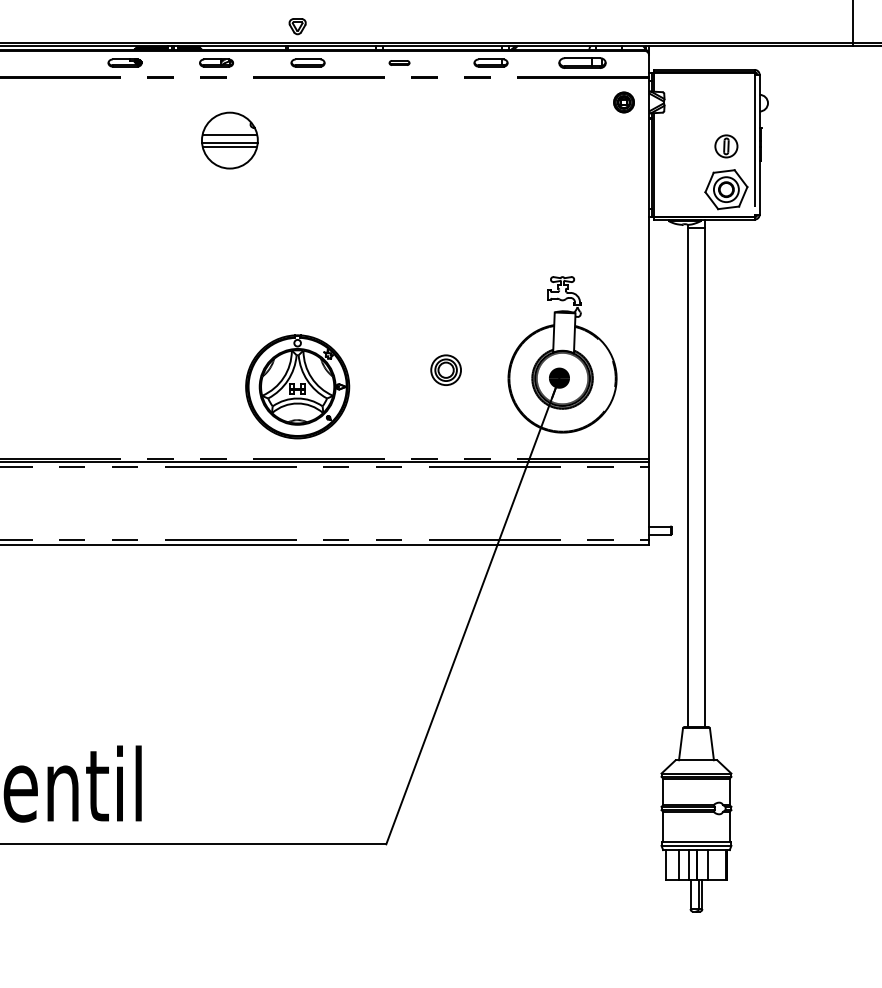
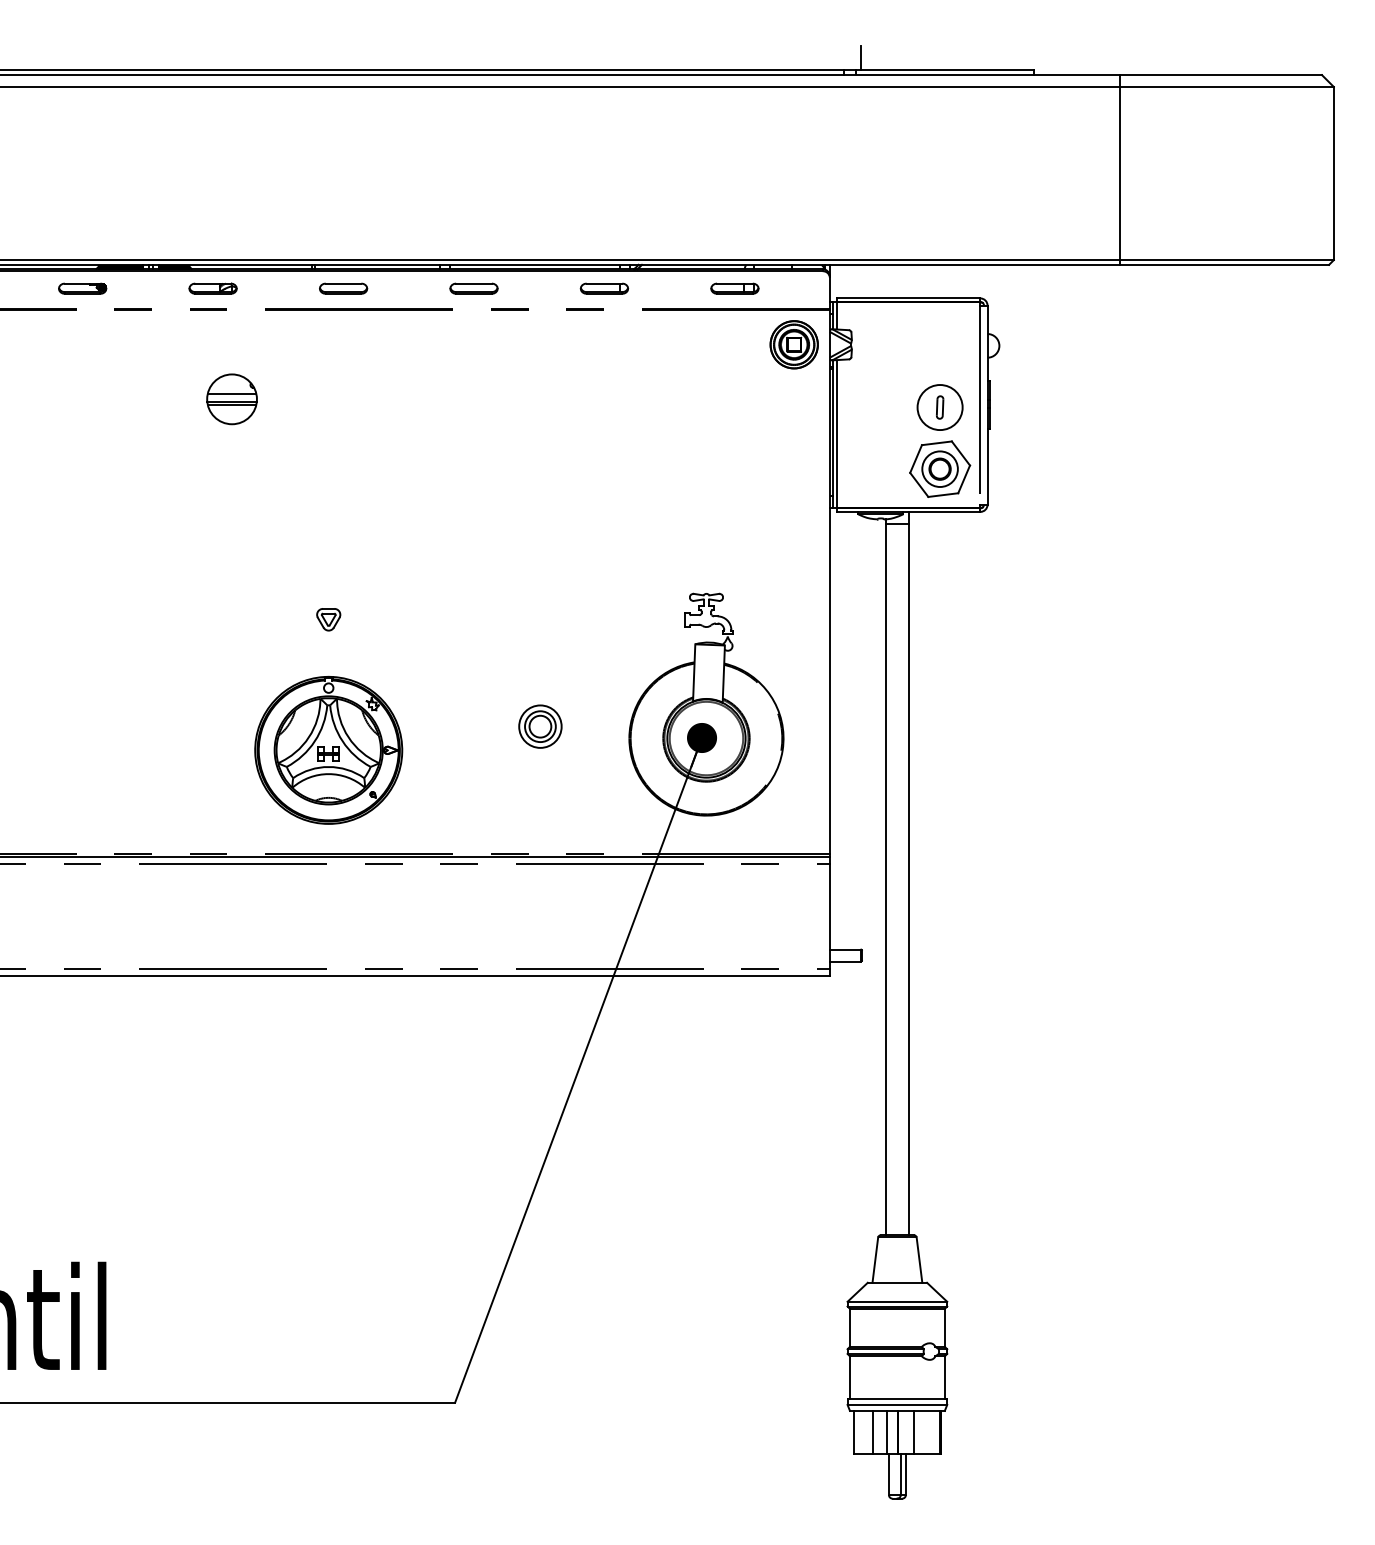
part: (297, 26) -> (328, 619), moved
part: (399, 62) -> (473, 288), size x1.67
part: (582, 62) -> (734, 288), size x0.71
part: (623, 102) -> (793, 344), size x1.67
part: (229, 140) -> (231, 399), size x0.62
circle: (725, 146) -> (939, 407), size x1.43

